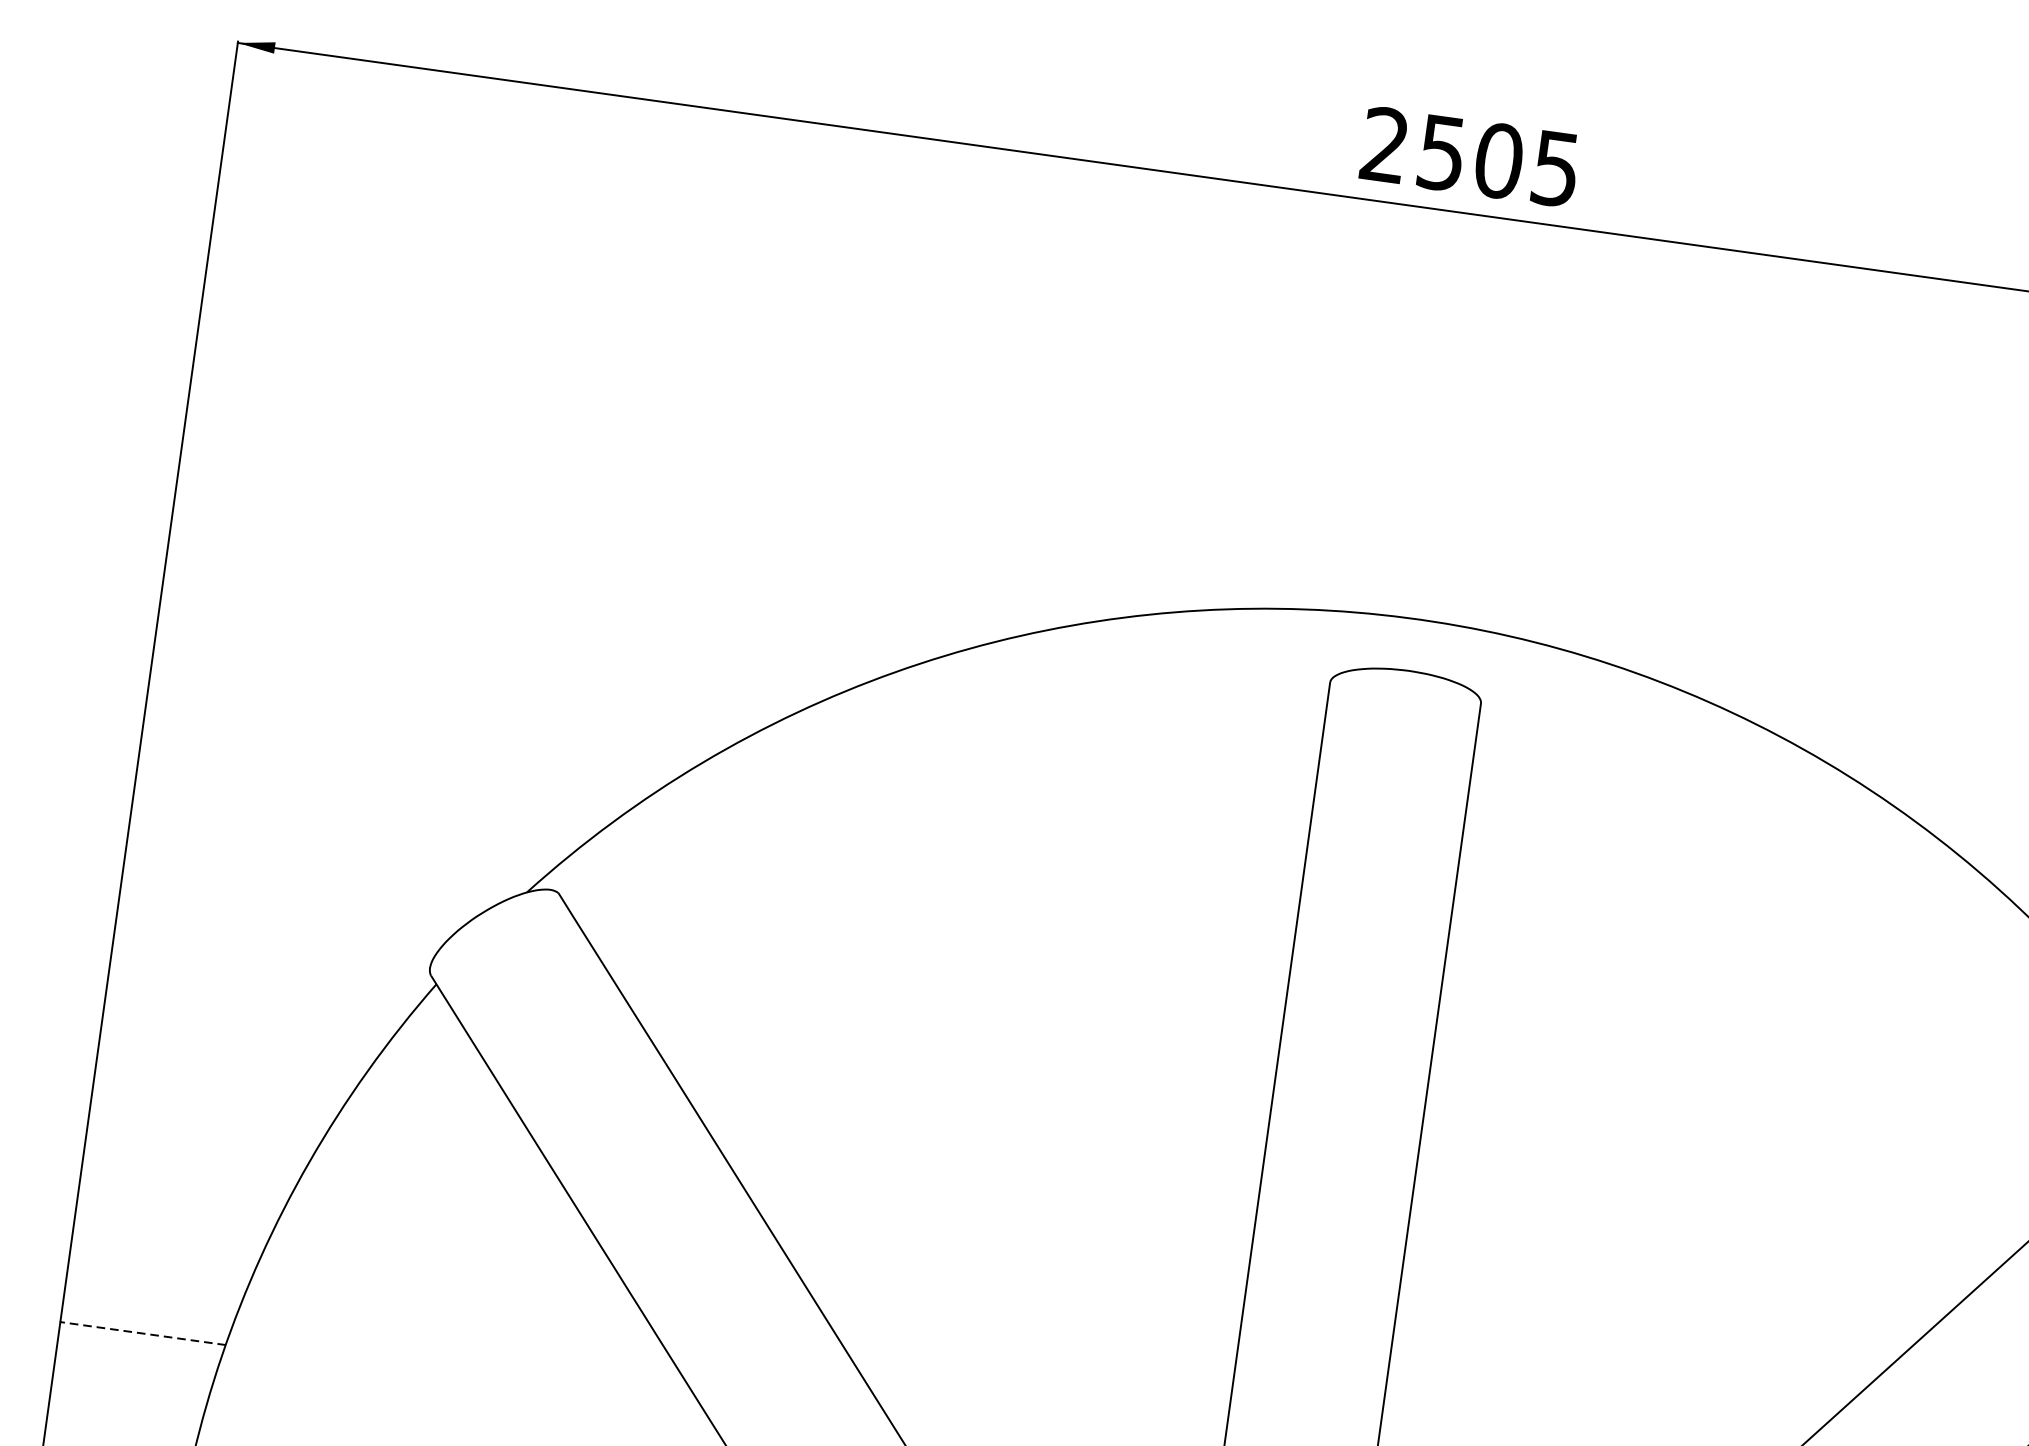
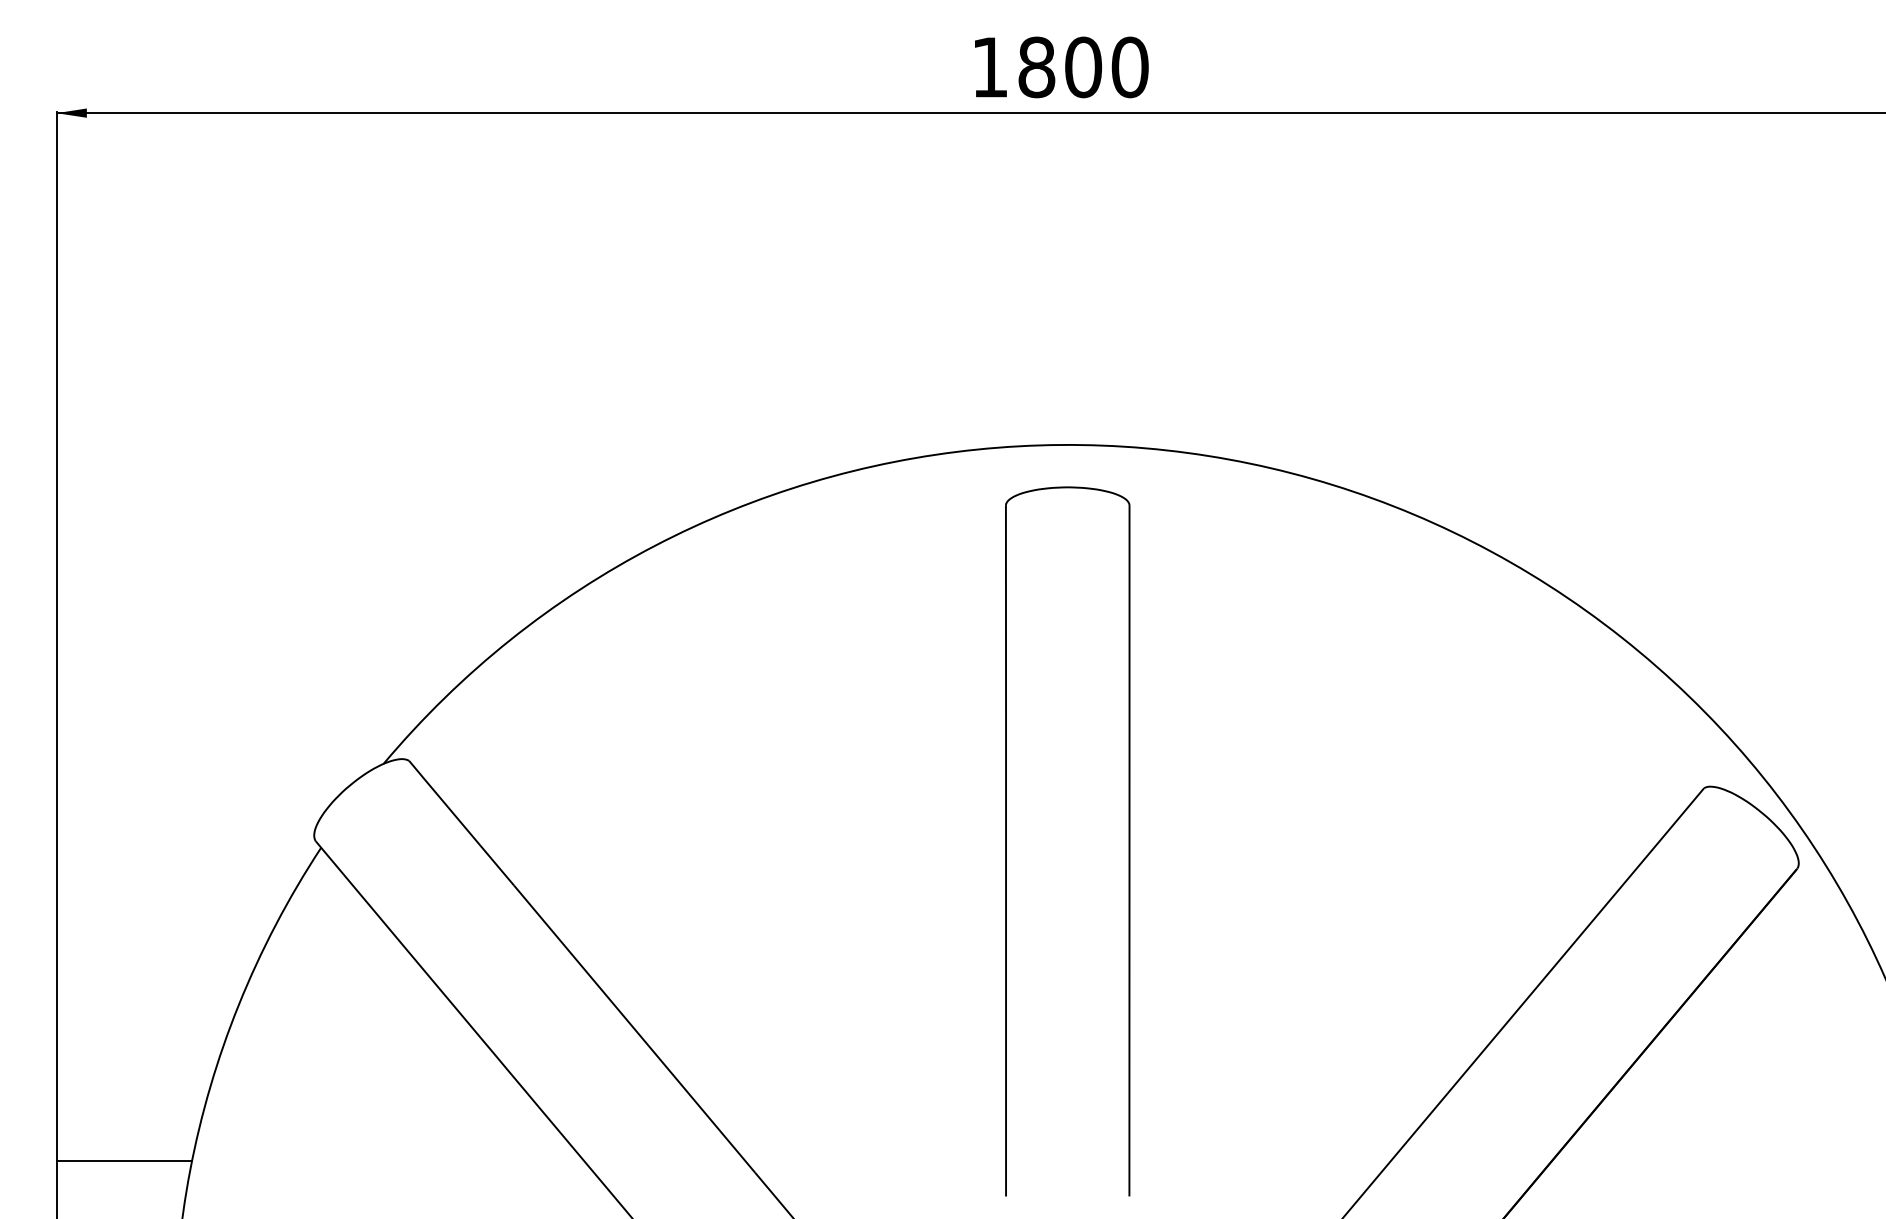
text: (1470, 157) -> (1060, 67), 2505 -> 1800
line: (143, 1333) -> (124, 1161), dashed -> solid

